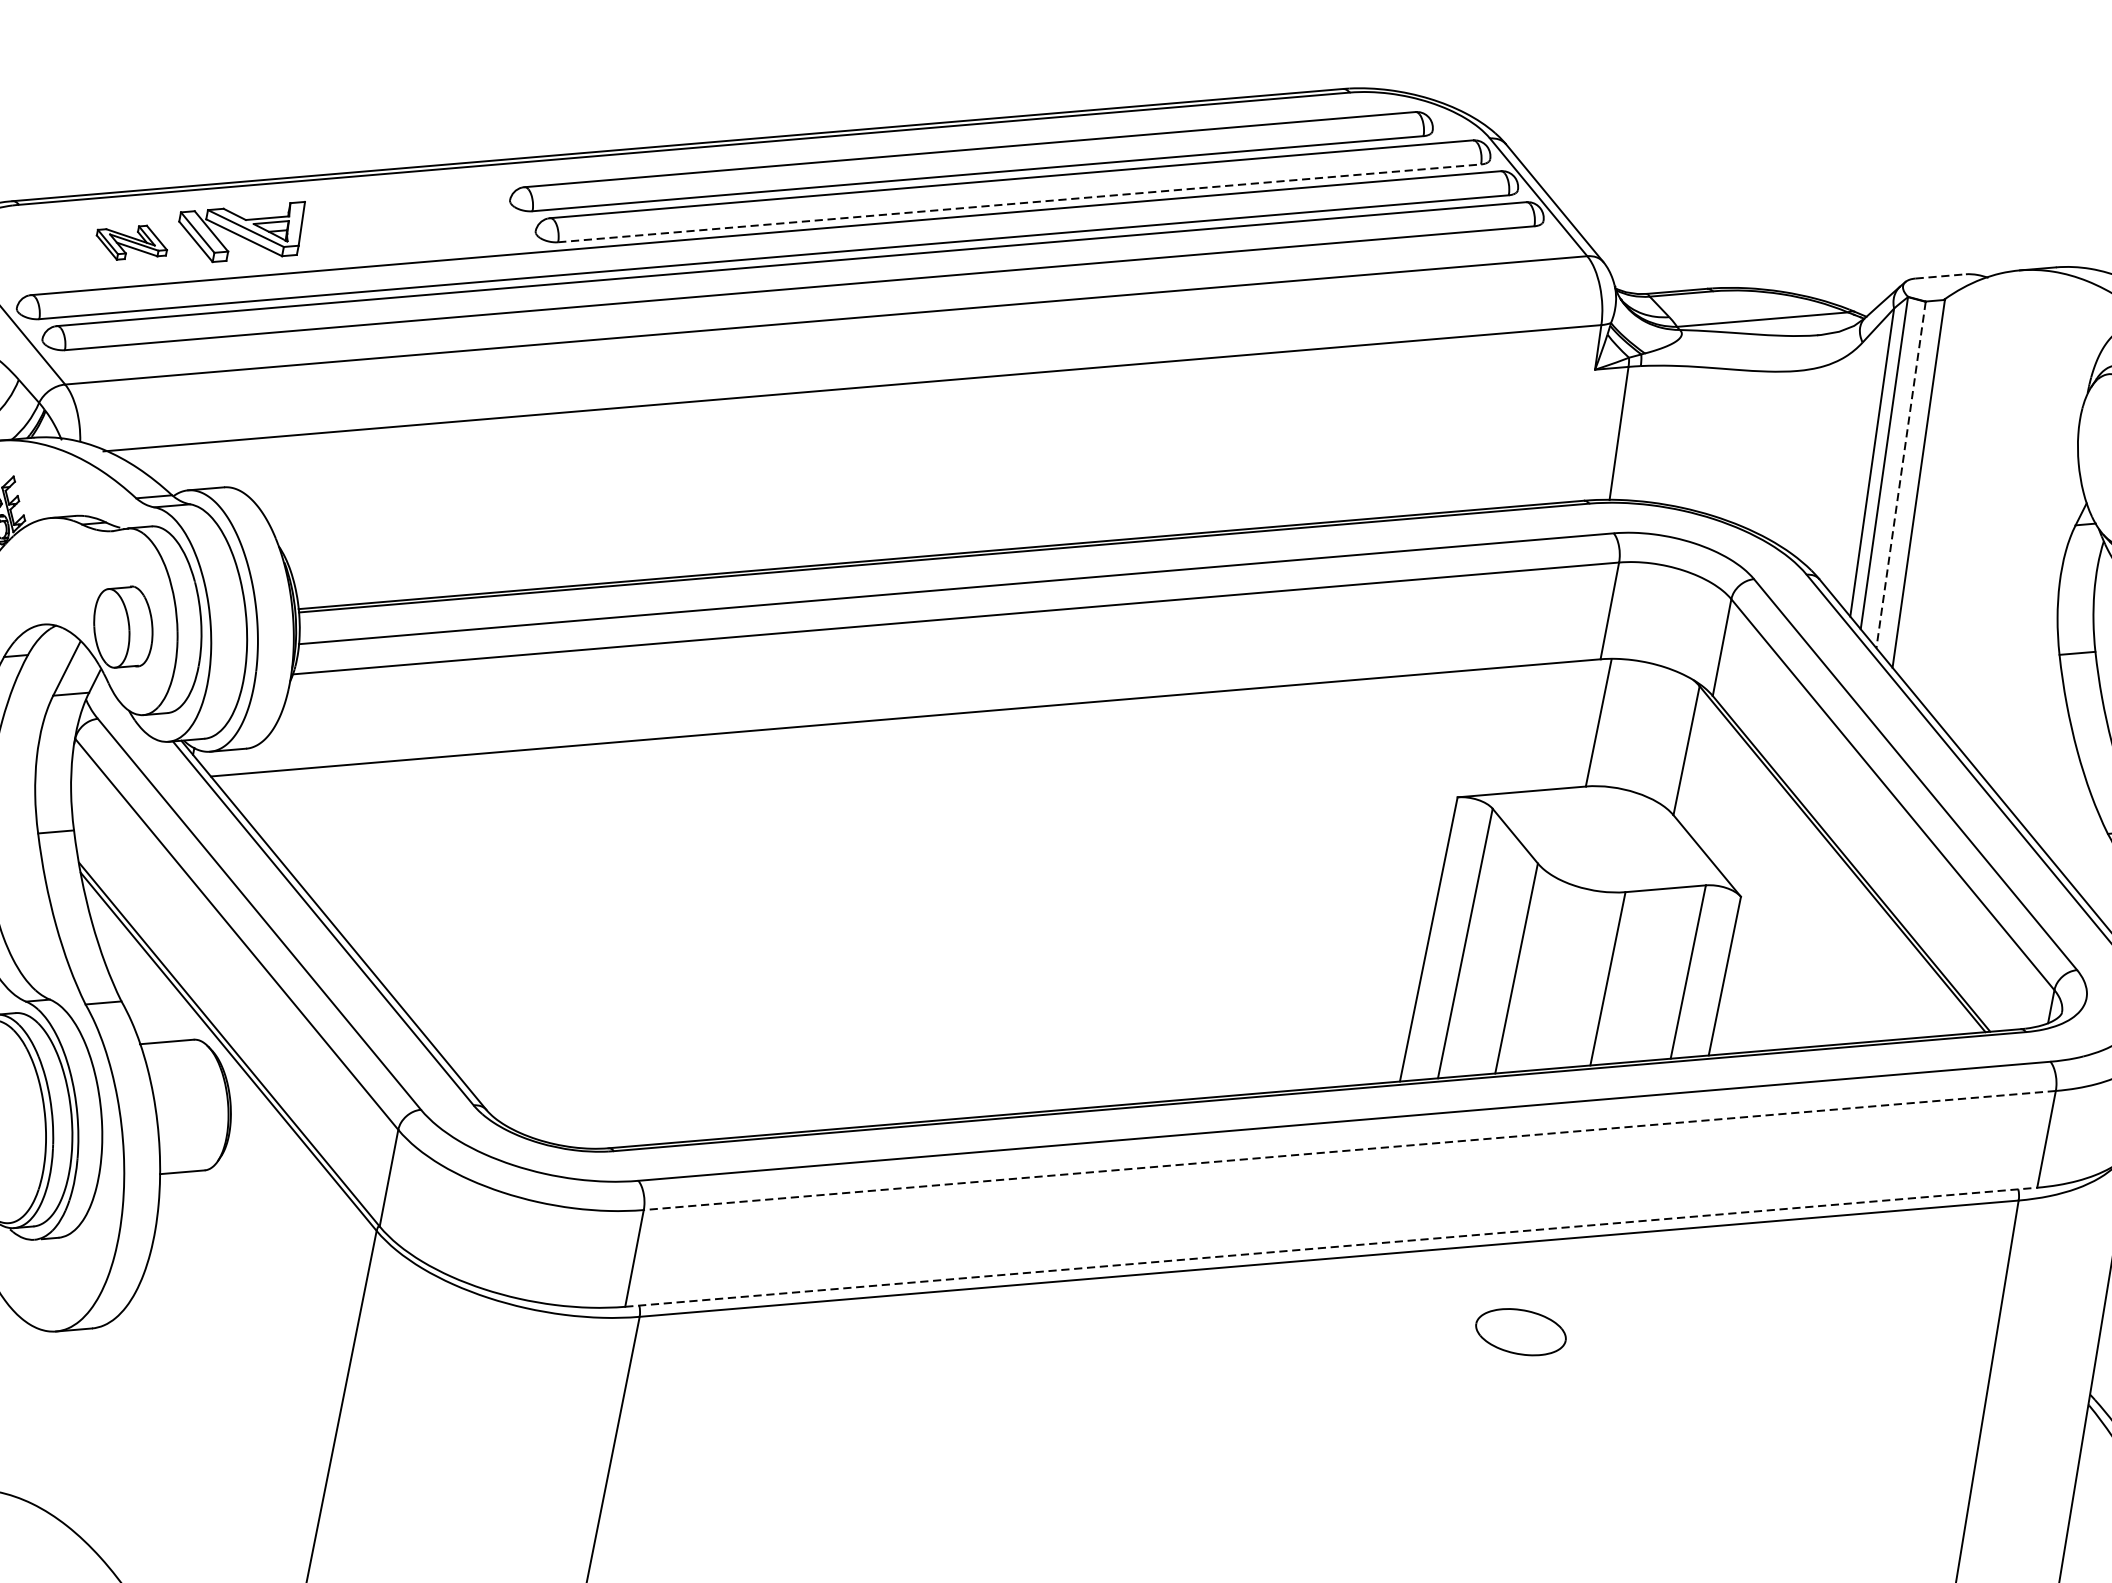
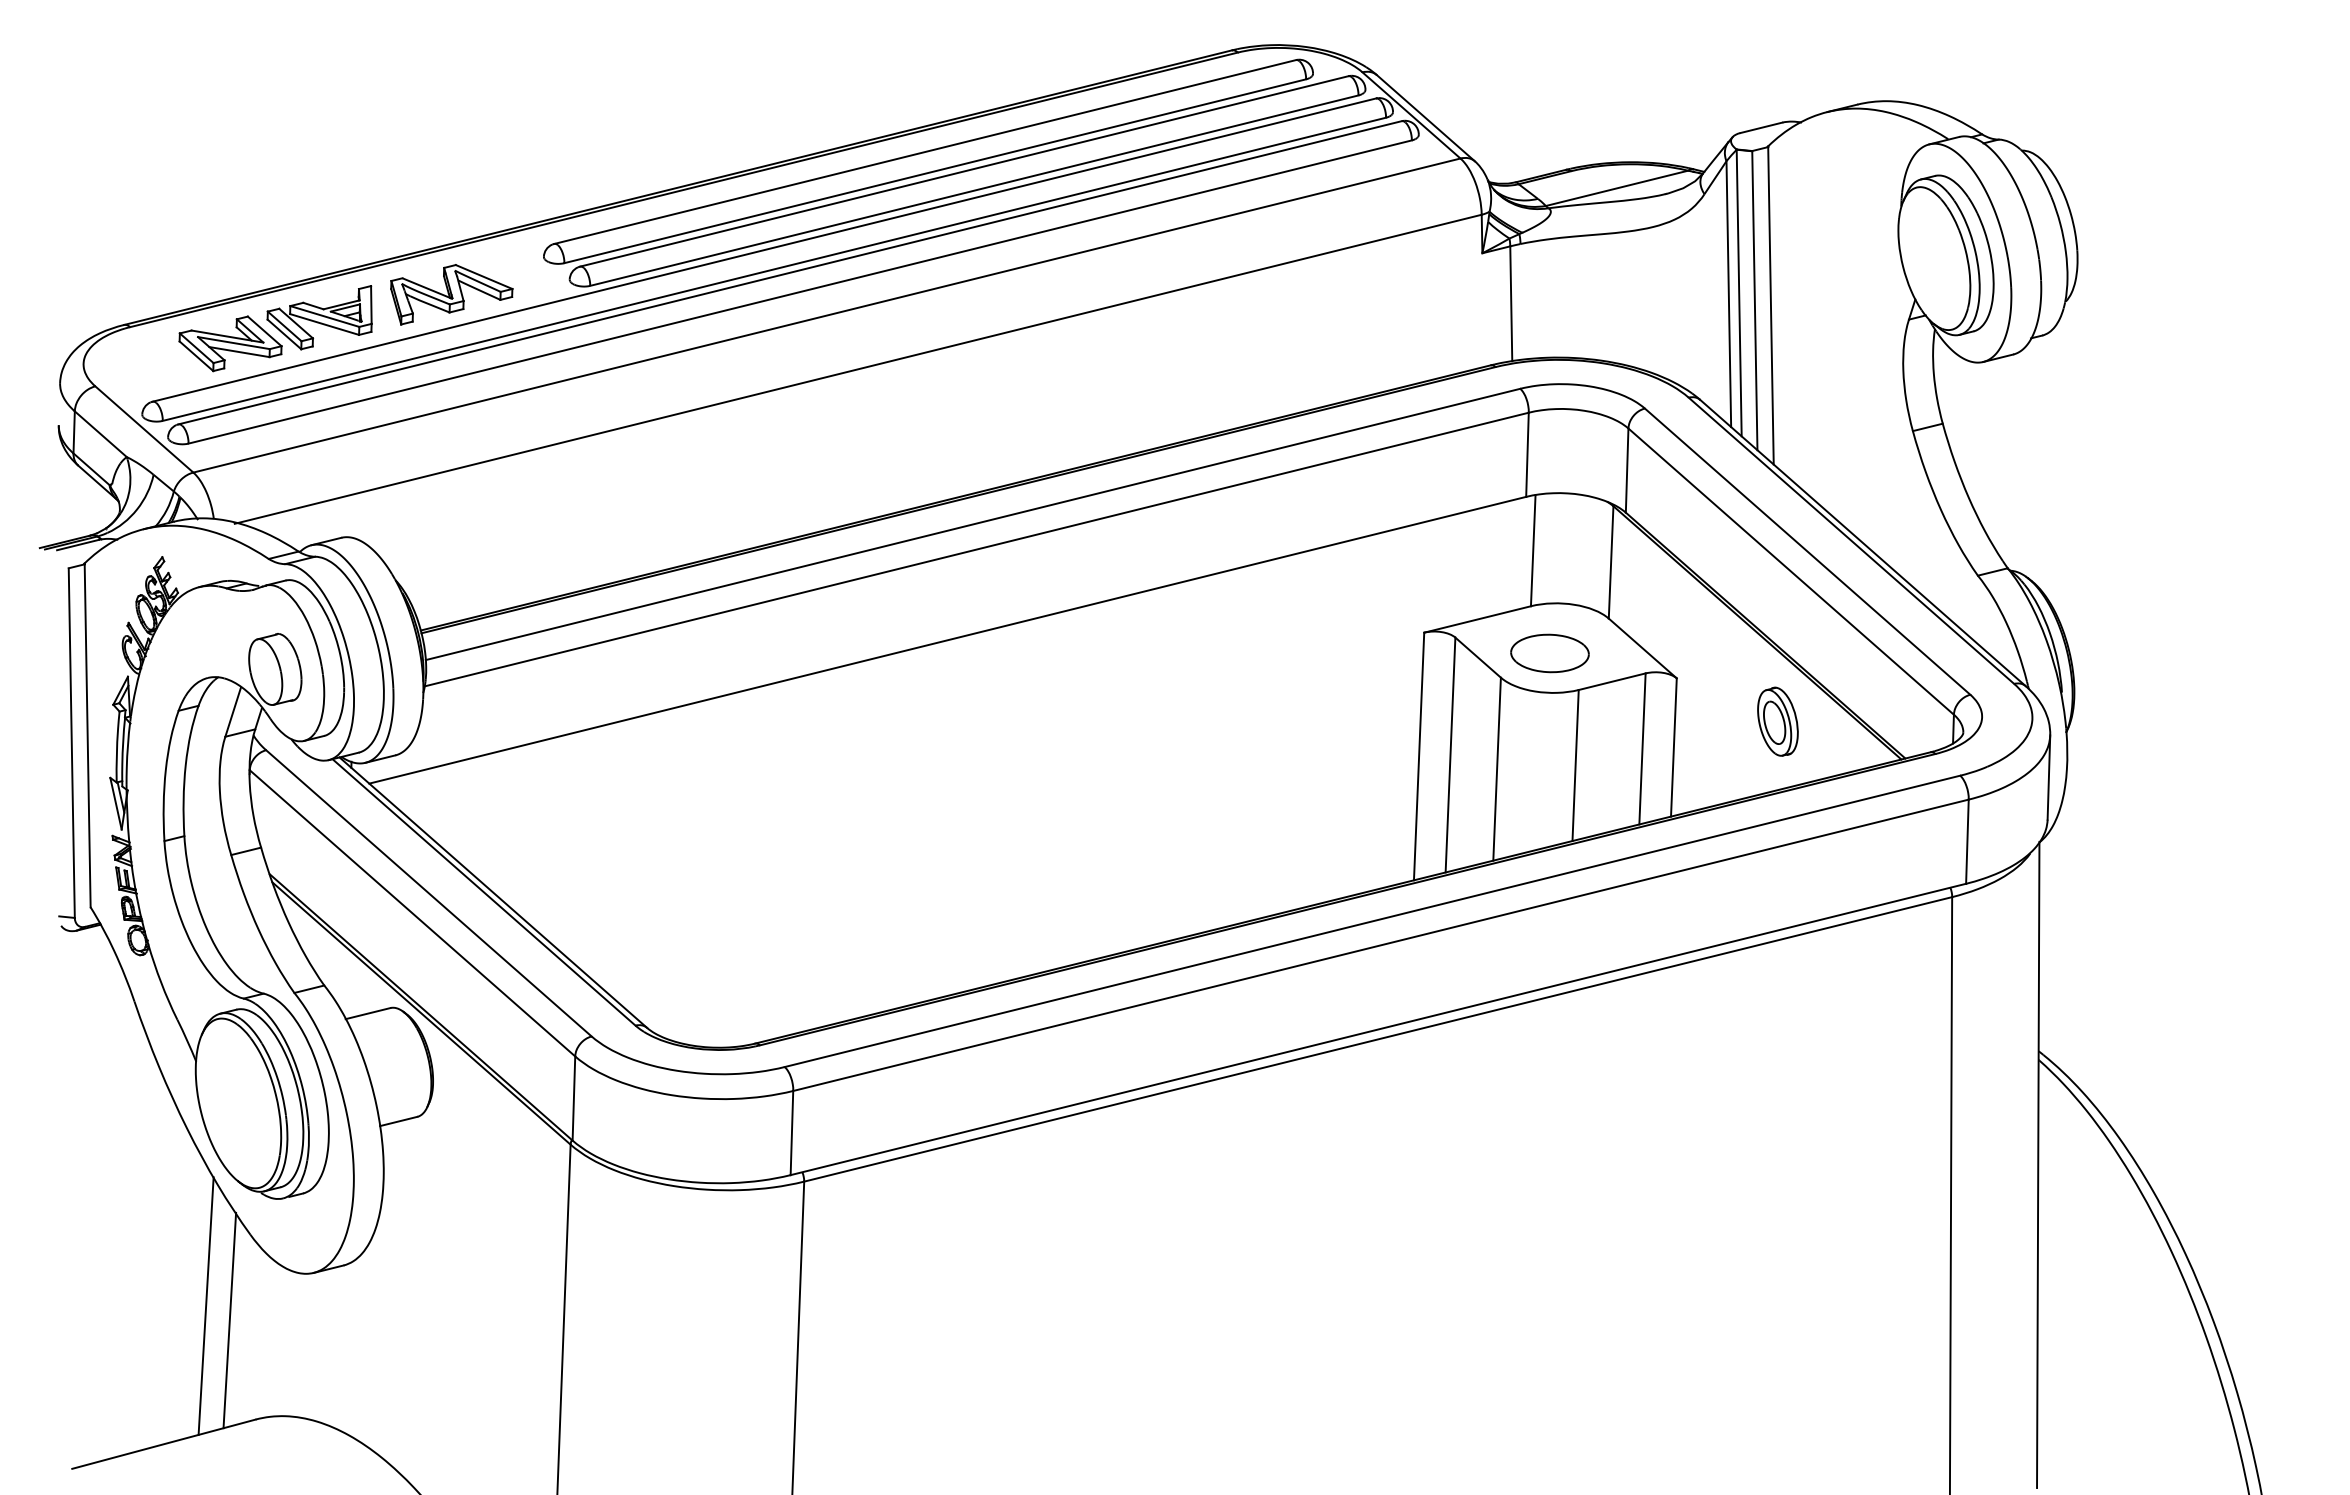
line: (1019, 203) -> (974, 190), dashed -> solid
part: (396, 226) -> (451, 294), added
part: (131, 242) -> (230, 343), size x1.67
line: (1940, 276) -> (1761, 127), dashed -> solid
line: (1900, 475) -> (1754, 301), dashed -> solid
part: (1849, 965) -> (1777, 721), added
line: (1349, 1150) -> (1380, 945), dashed -> solid
line: (1331, 1247) -> (1378, 1029), dashed -> solid
part: (1520, 1332) -> (1549, 653), moved

